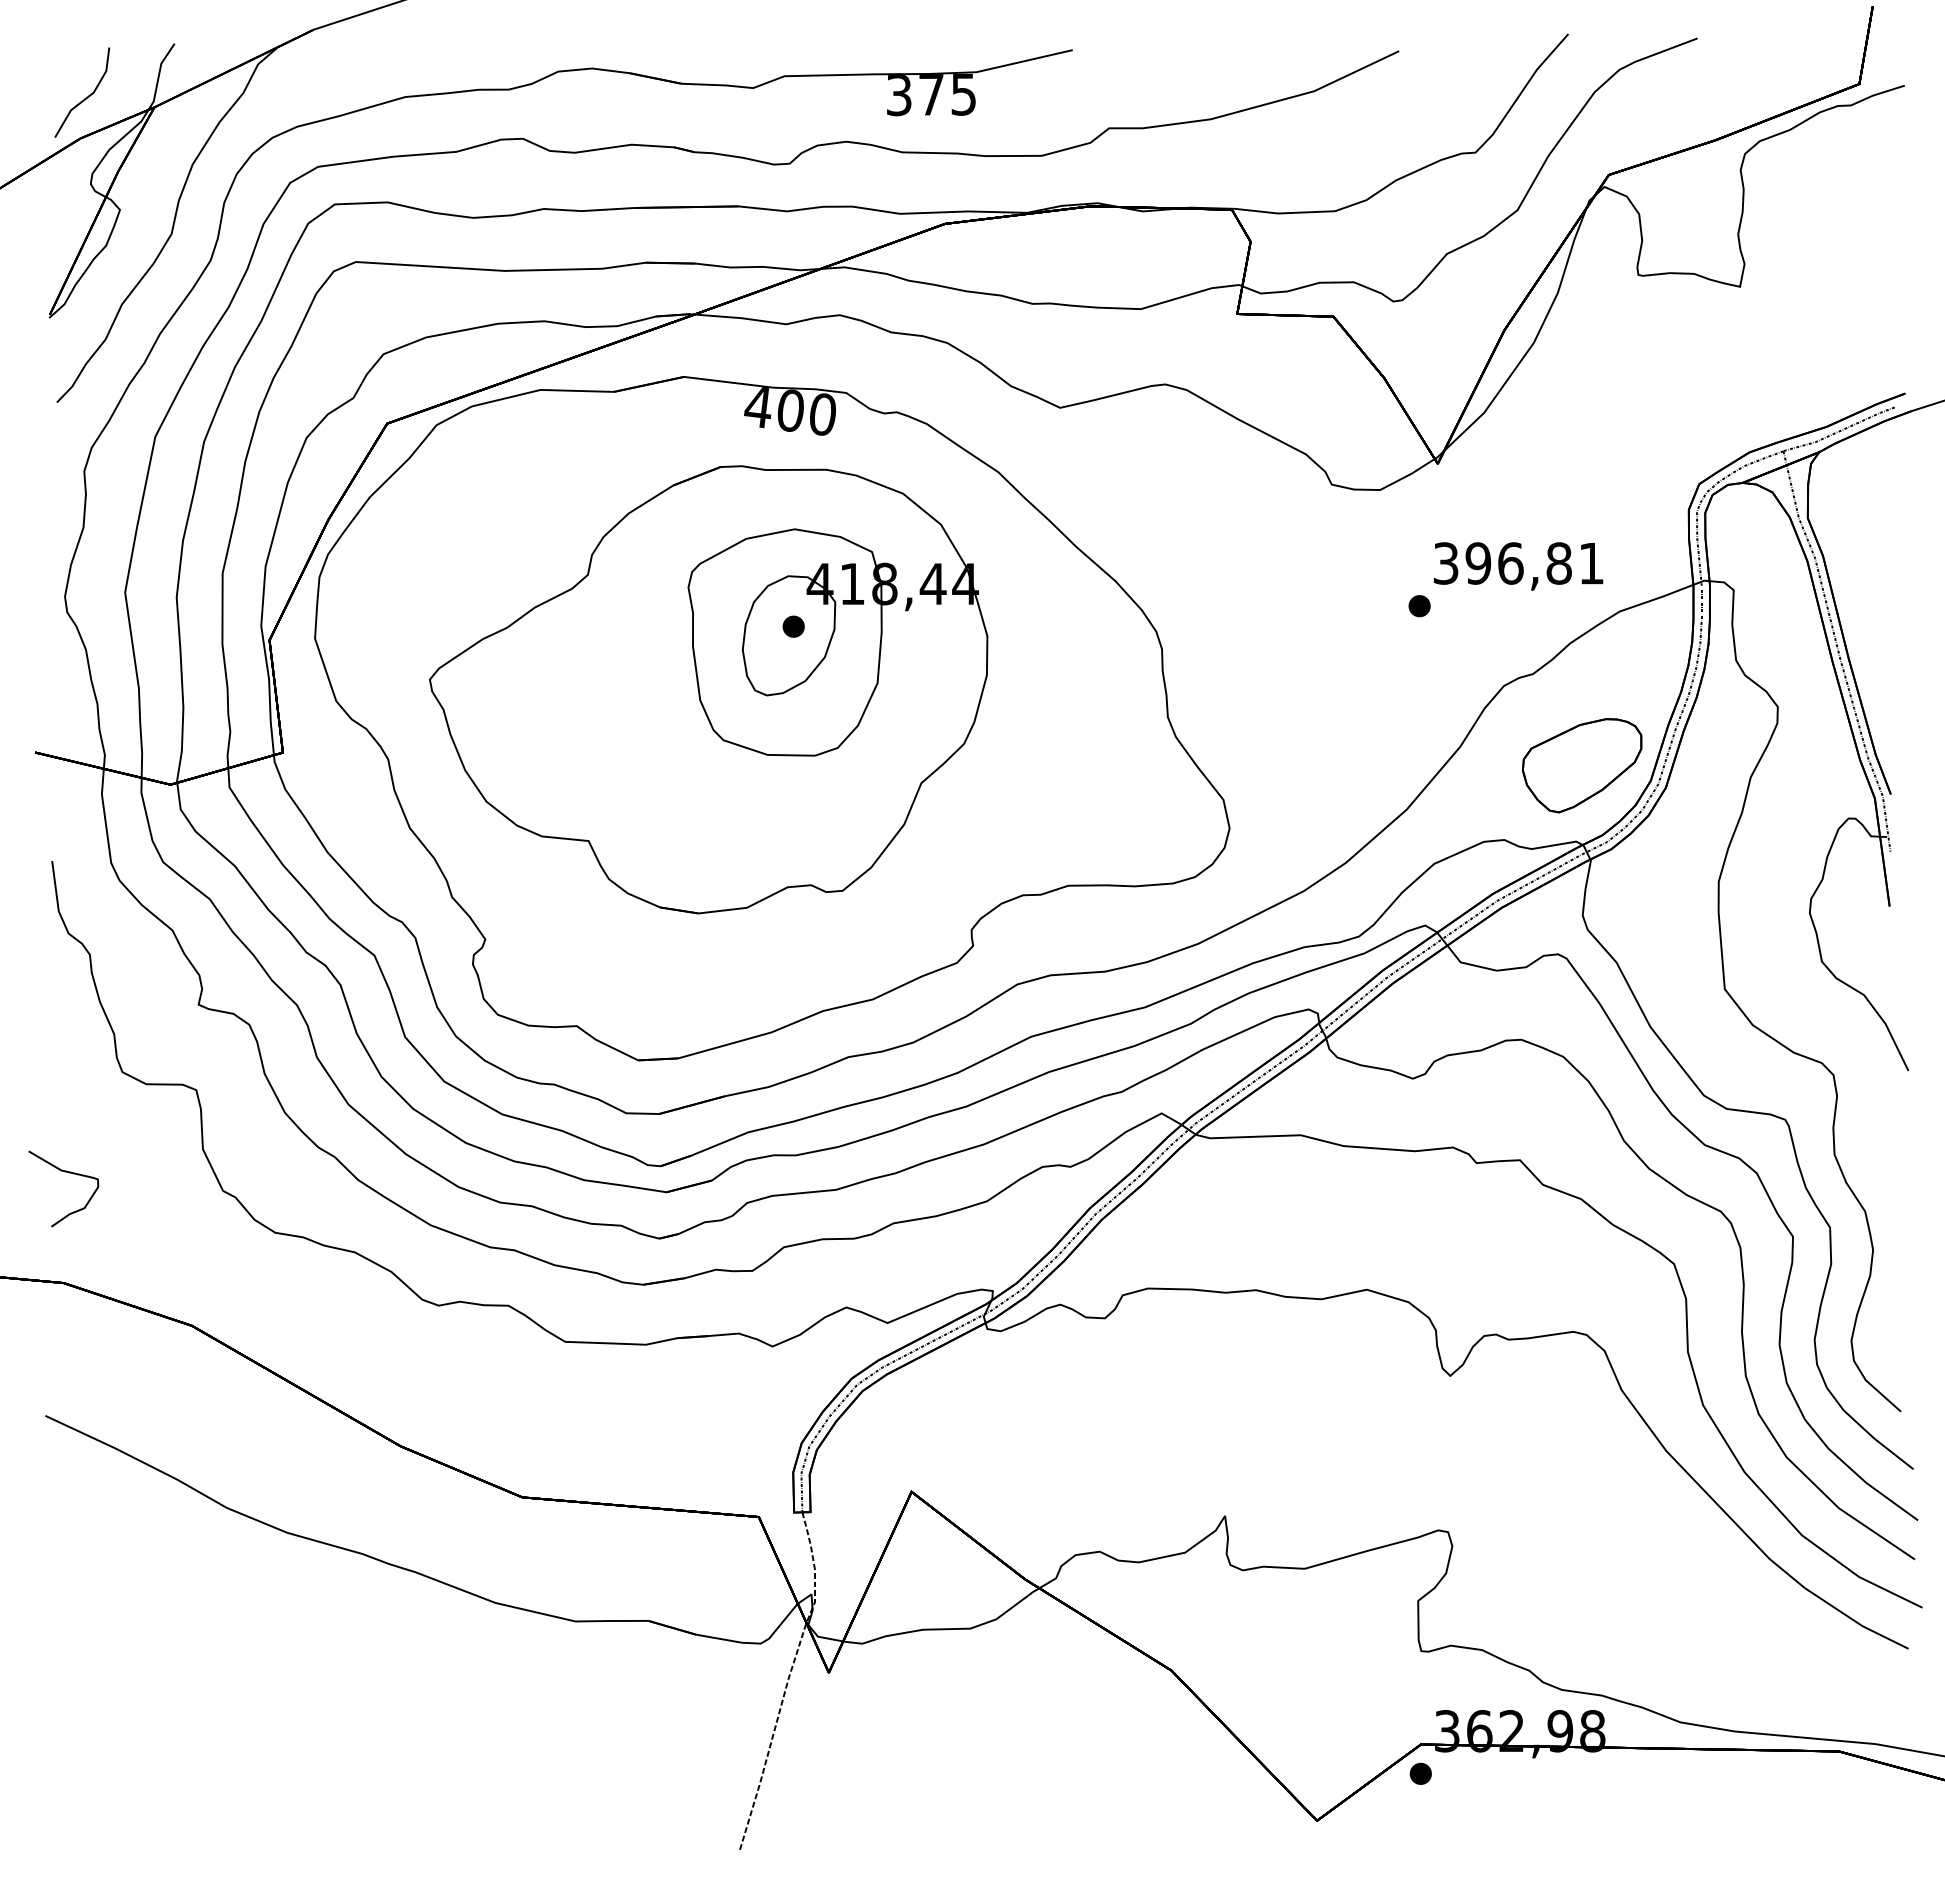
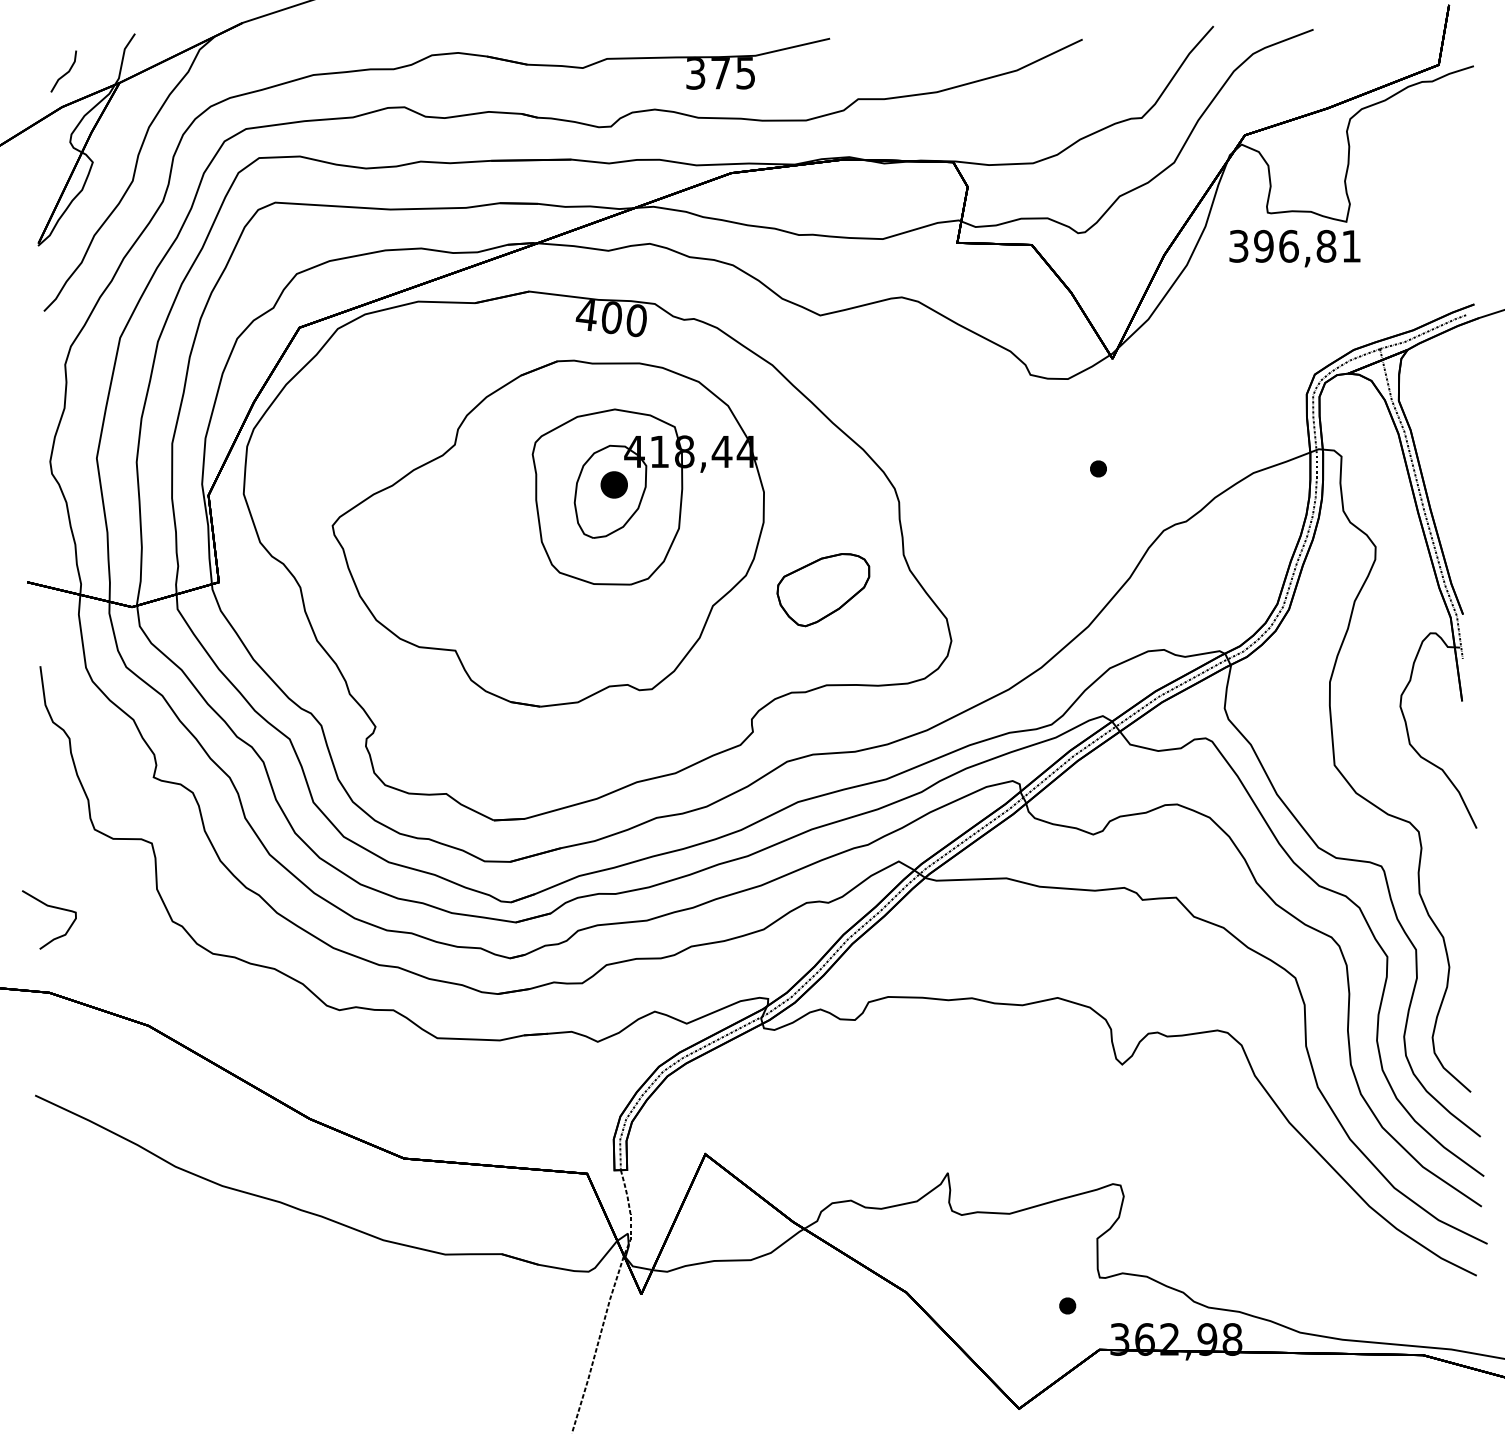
part: (82, 92) -> (63, 71), size x0.6
text: (1518, 566) -> (1294, 248), moved
part: (793, 626) -> (613, 484), size x1.6
part: (1582, 765) -> (823, 589), moved
part: (1420, 1773) -> (1067, 1305), moved

